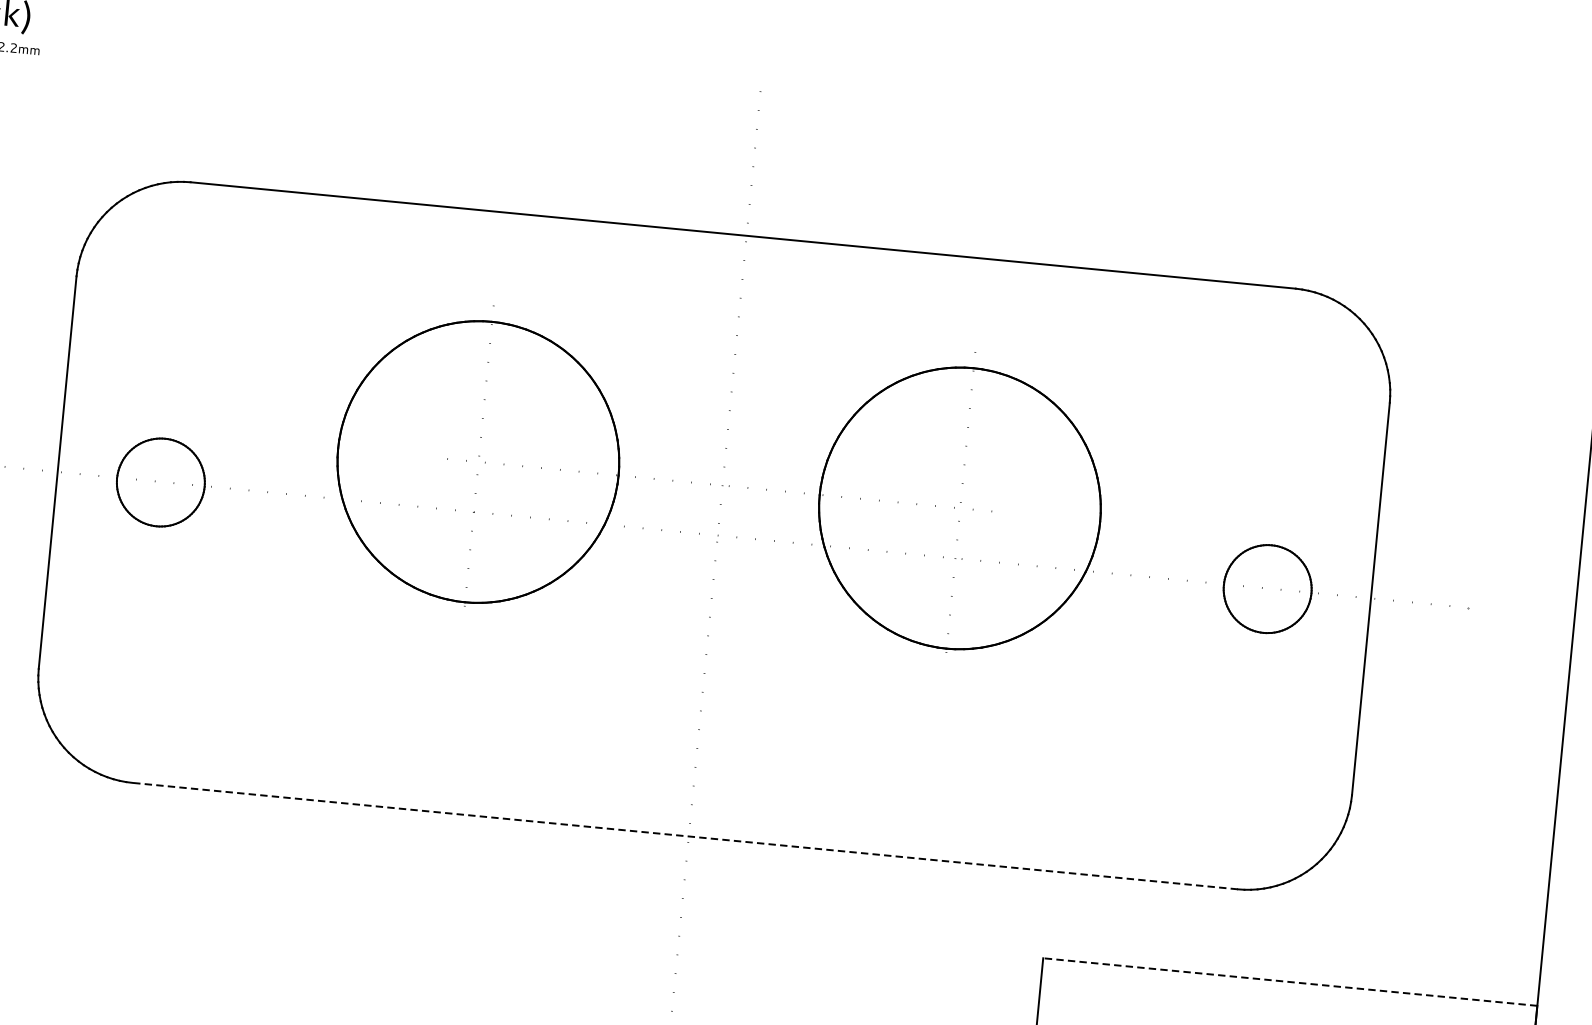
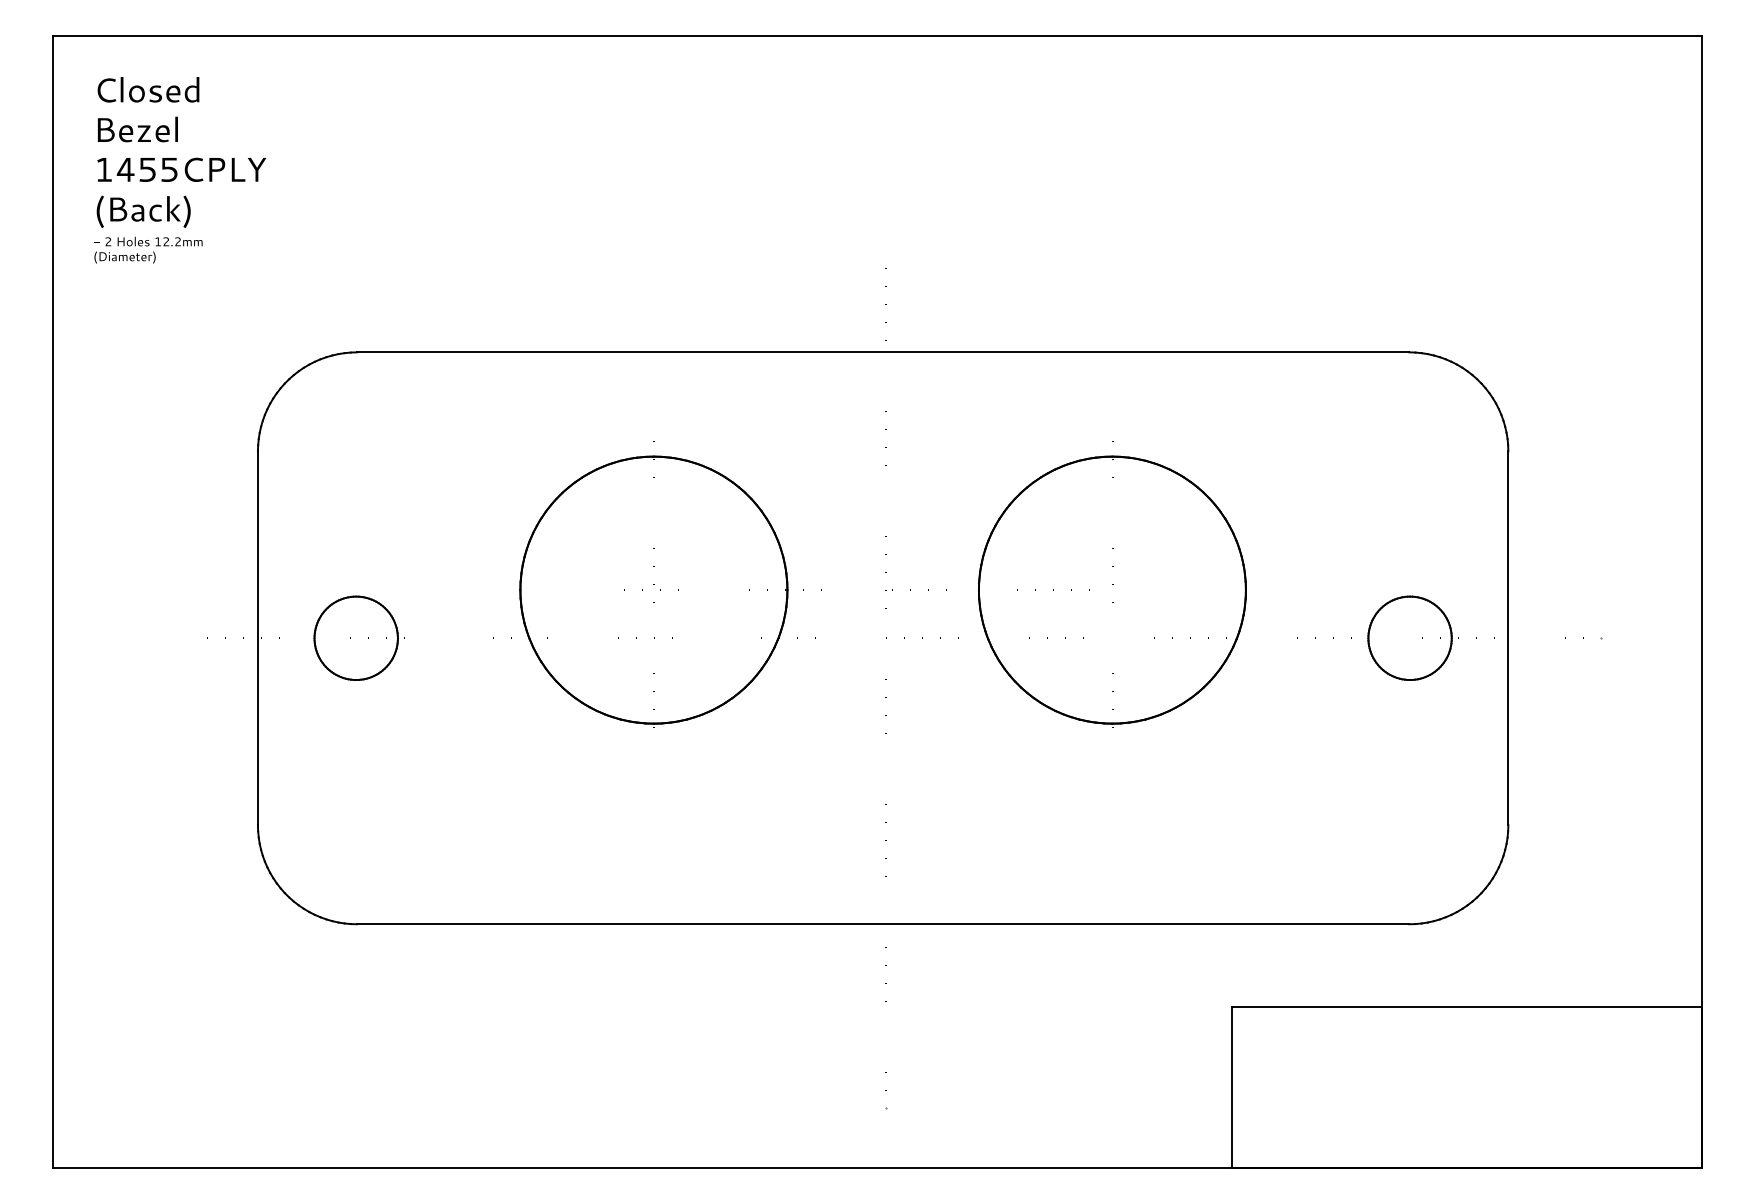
line: (684, 836) -> (882, 924), dashed -> solid
line: (1289, 981) -> (1466, 1006), dashed -> solid

